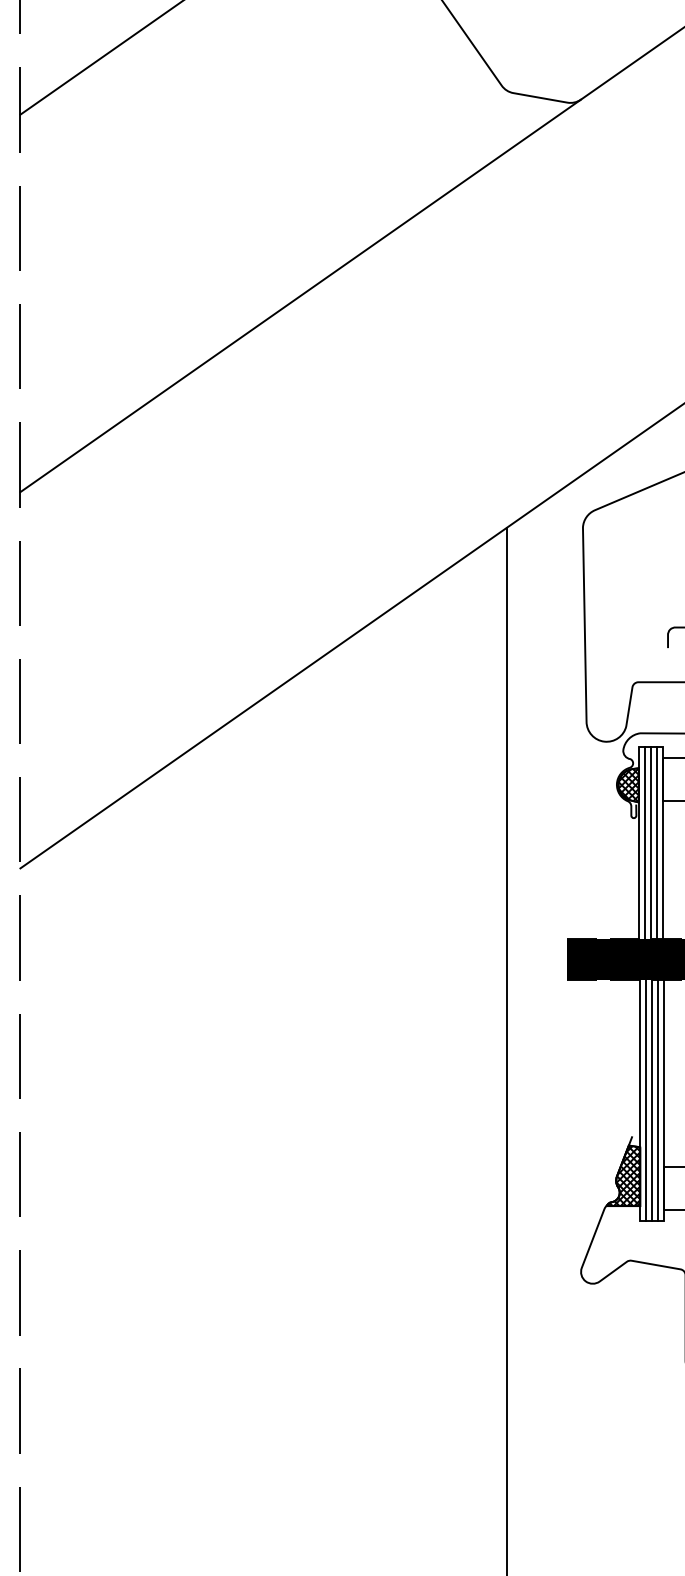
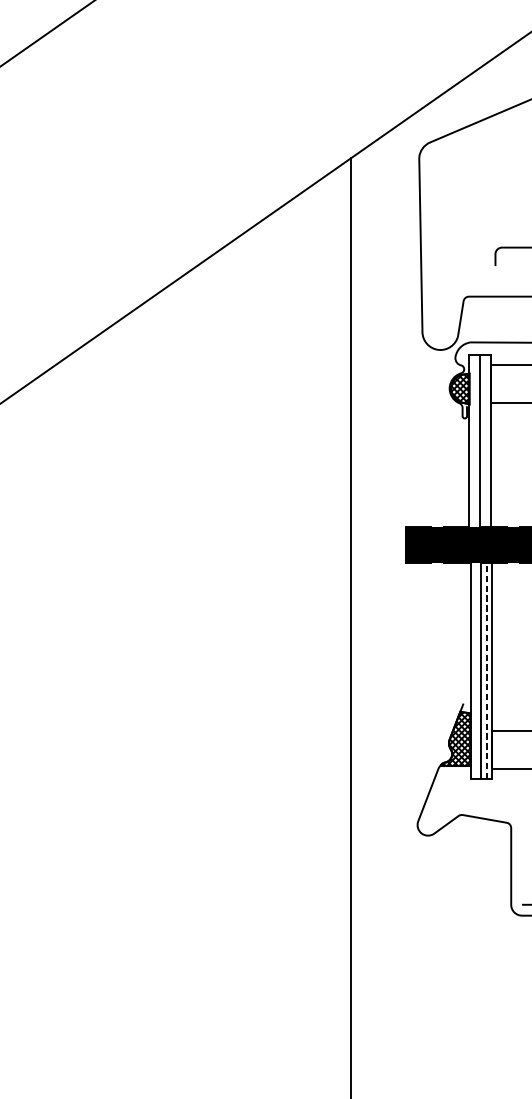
line: (645, 843) -> (475, 441), removed
line: (657, 843) -> (486, 441), removed
line: (646, 1099) -> (476, 670), removed
line: (658, 1100) -> (486, 671), solid -> dashed

